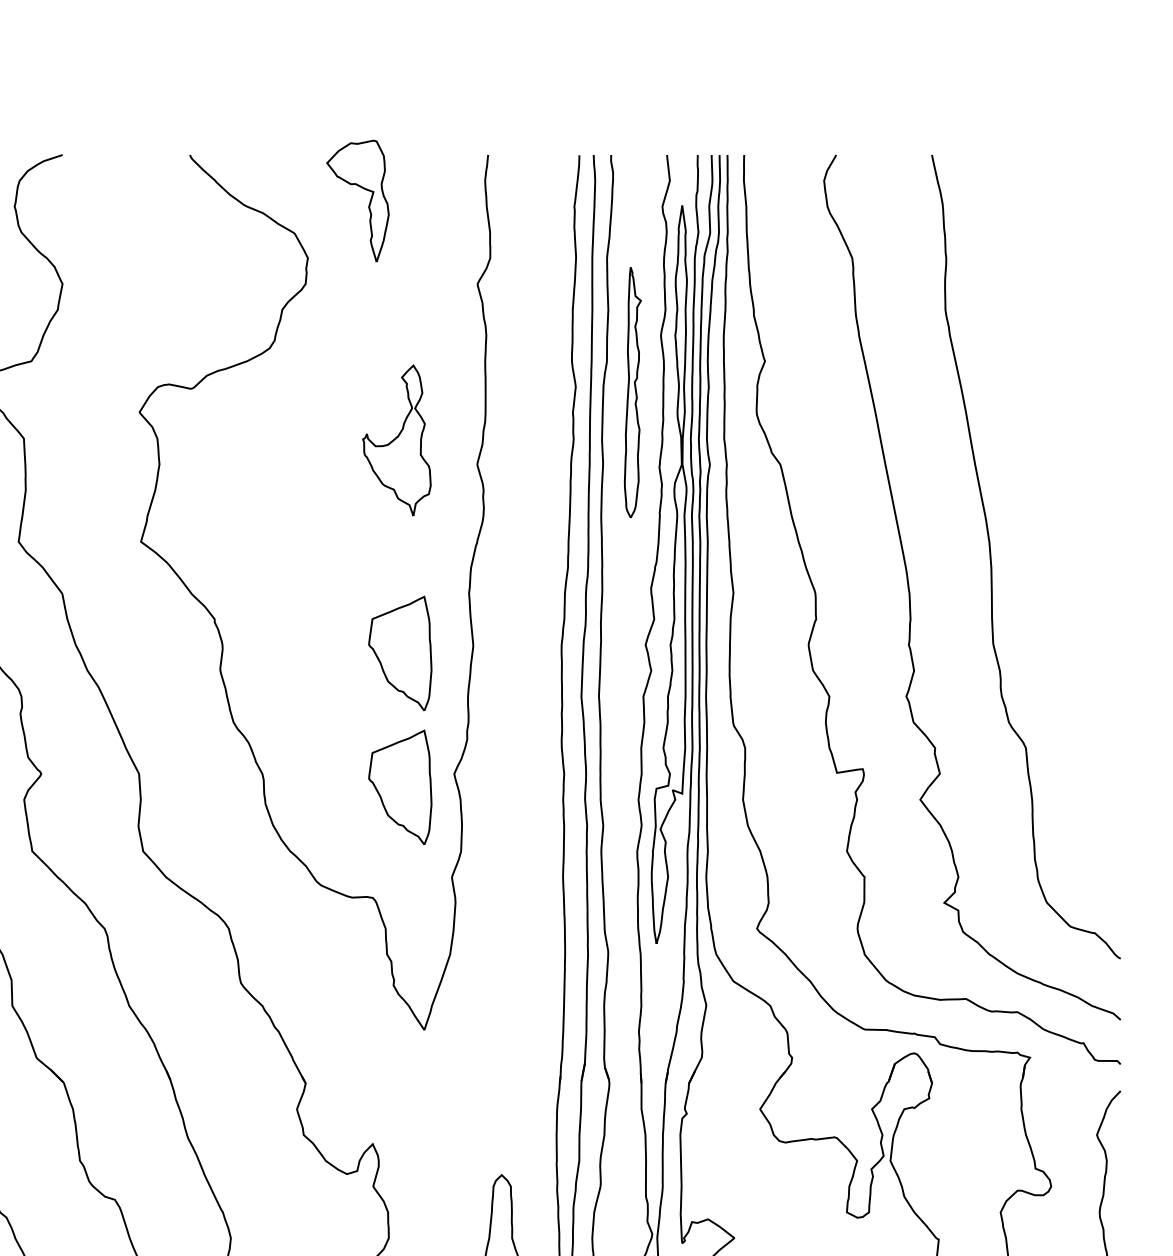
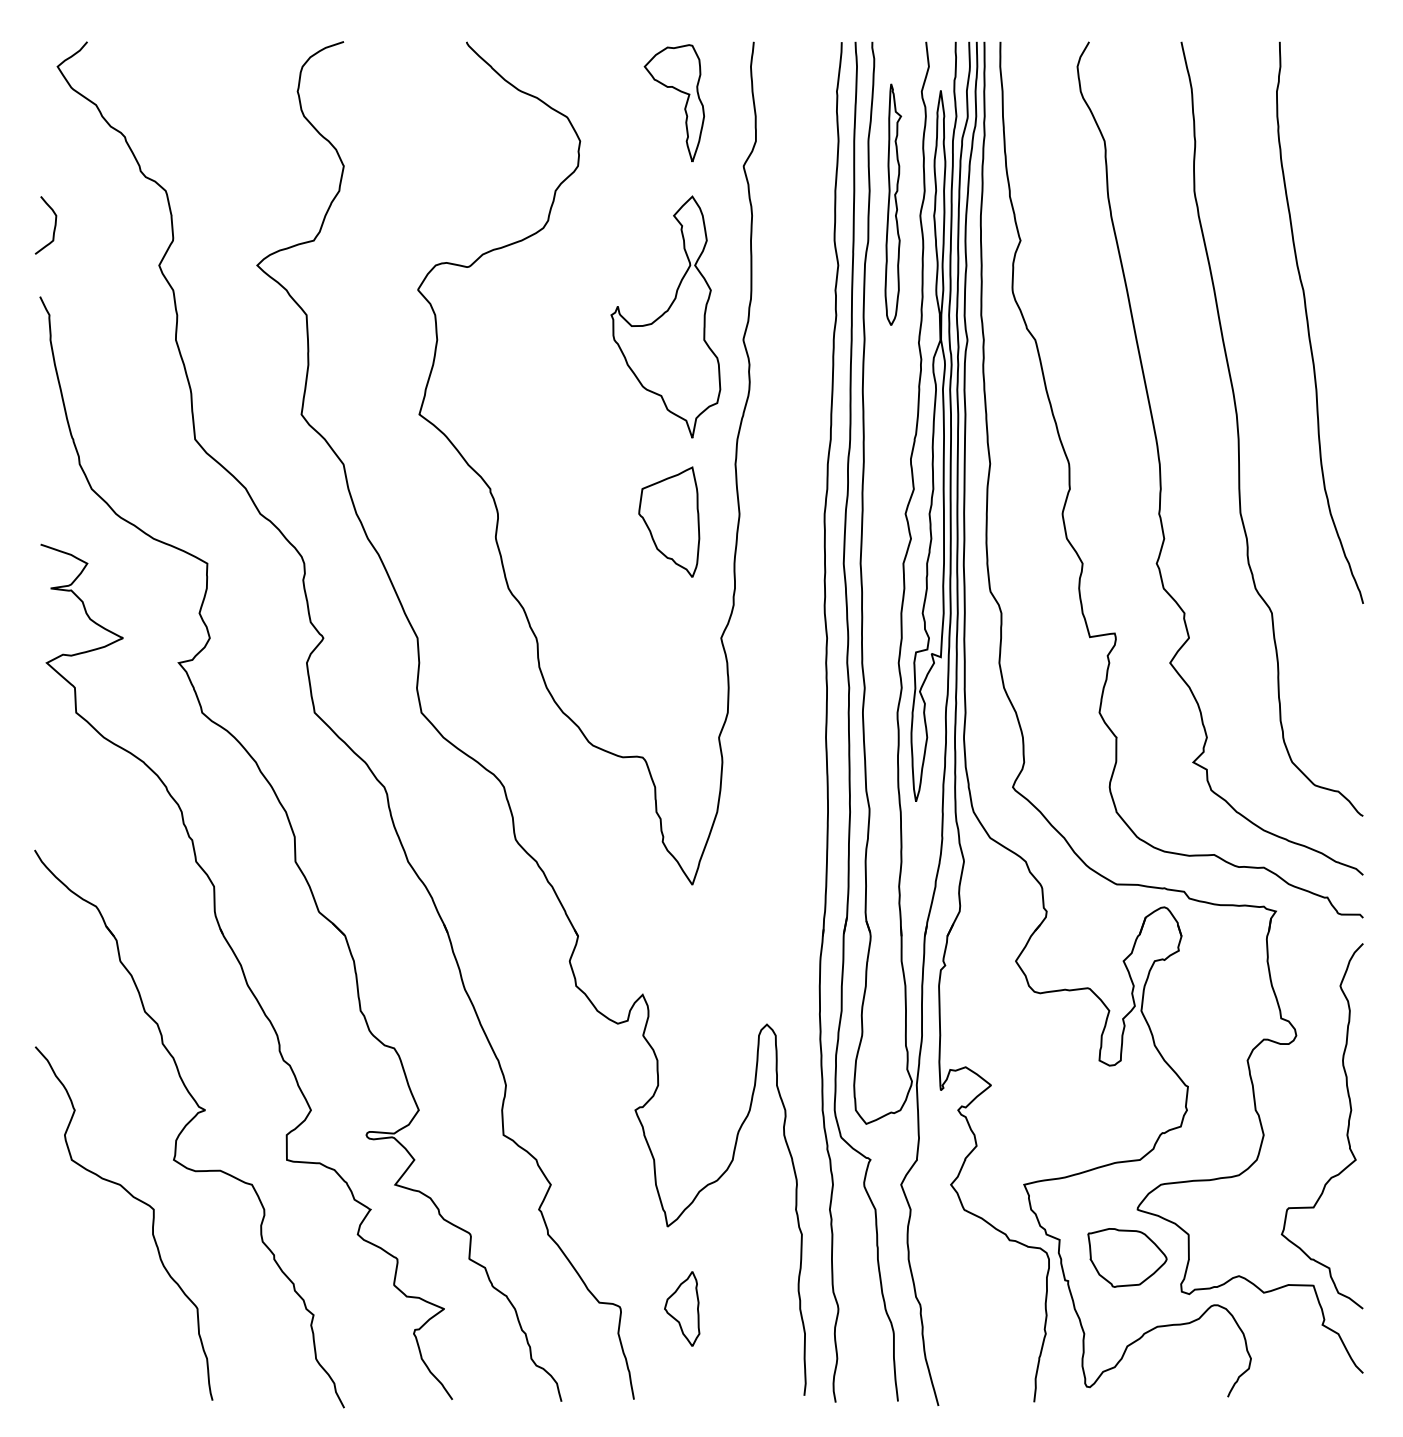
part: (368, 205) -> (684, 107), moved
part: (633, 392) -> (893, 204), moved
part: (396, 440) -> (665, 316), size x1.67
curve: (1063, 446) -> (1308, 322), added
part: (400, 786) -> (669, 650), removed

